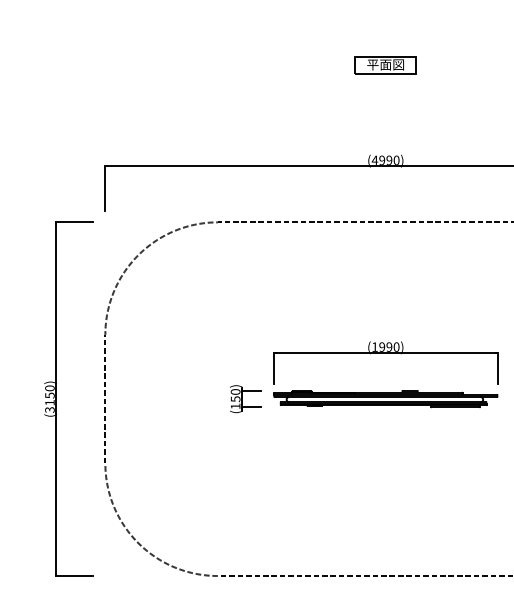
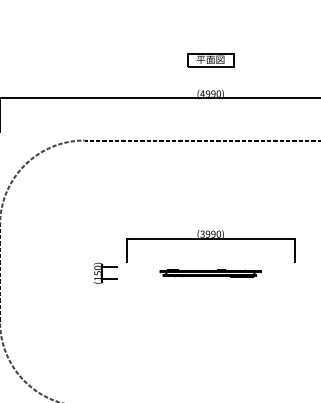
part: (385, 65) -> (210, 60), moved
text: (374, 346) -> (202, 233), (1990) -> (3990)
part: (385, 399) -> (210, 273), size x0.6

